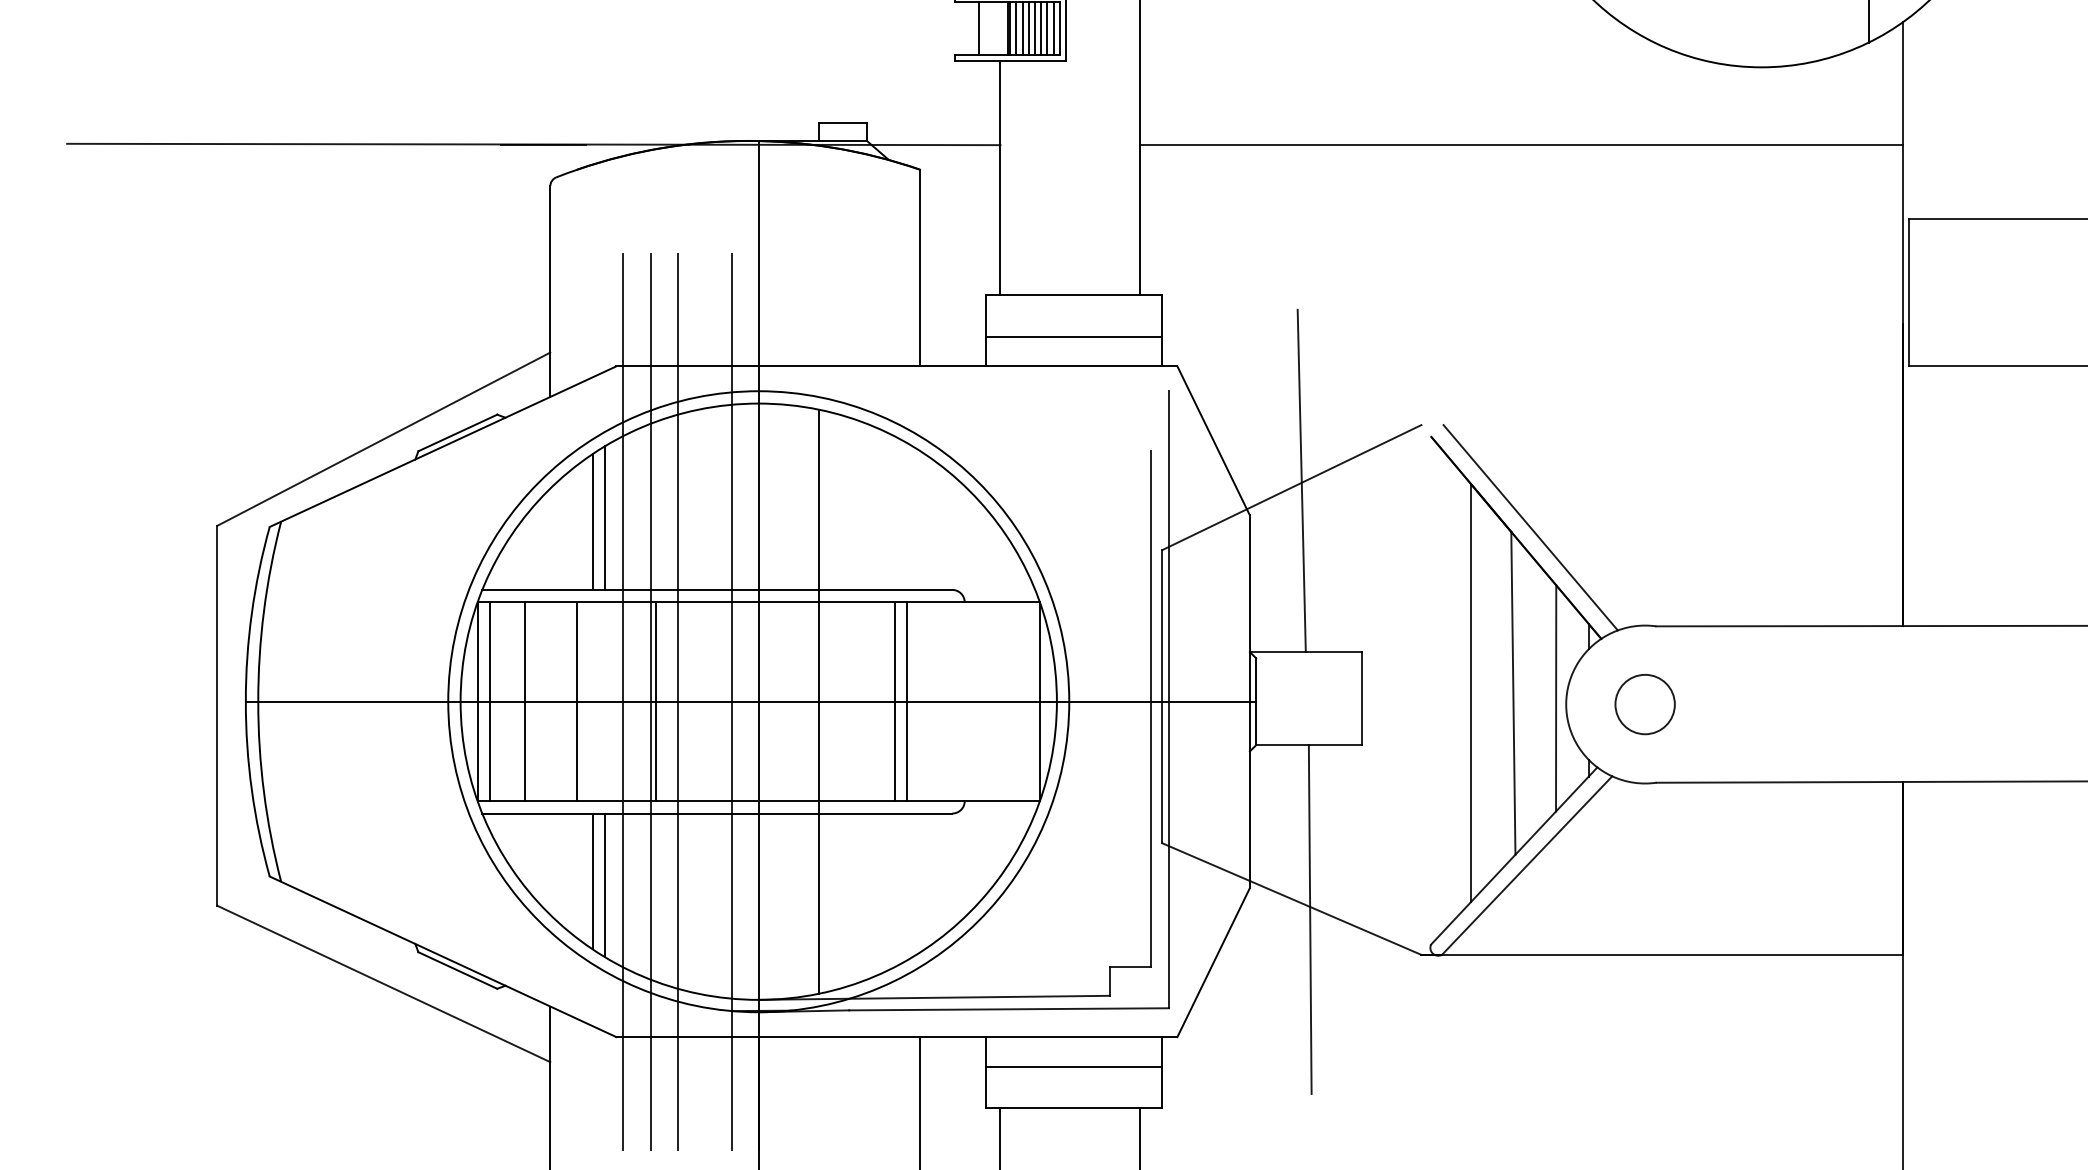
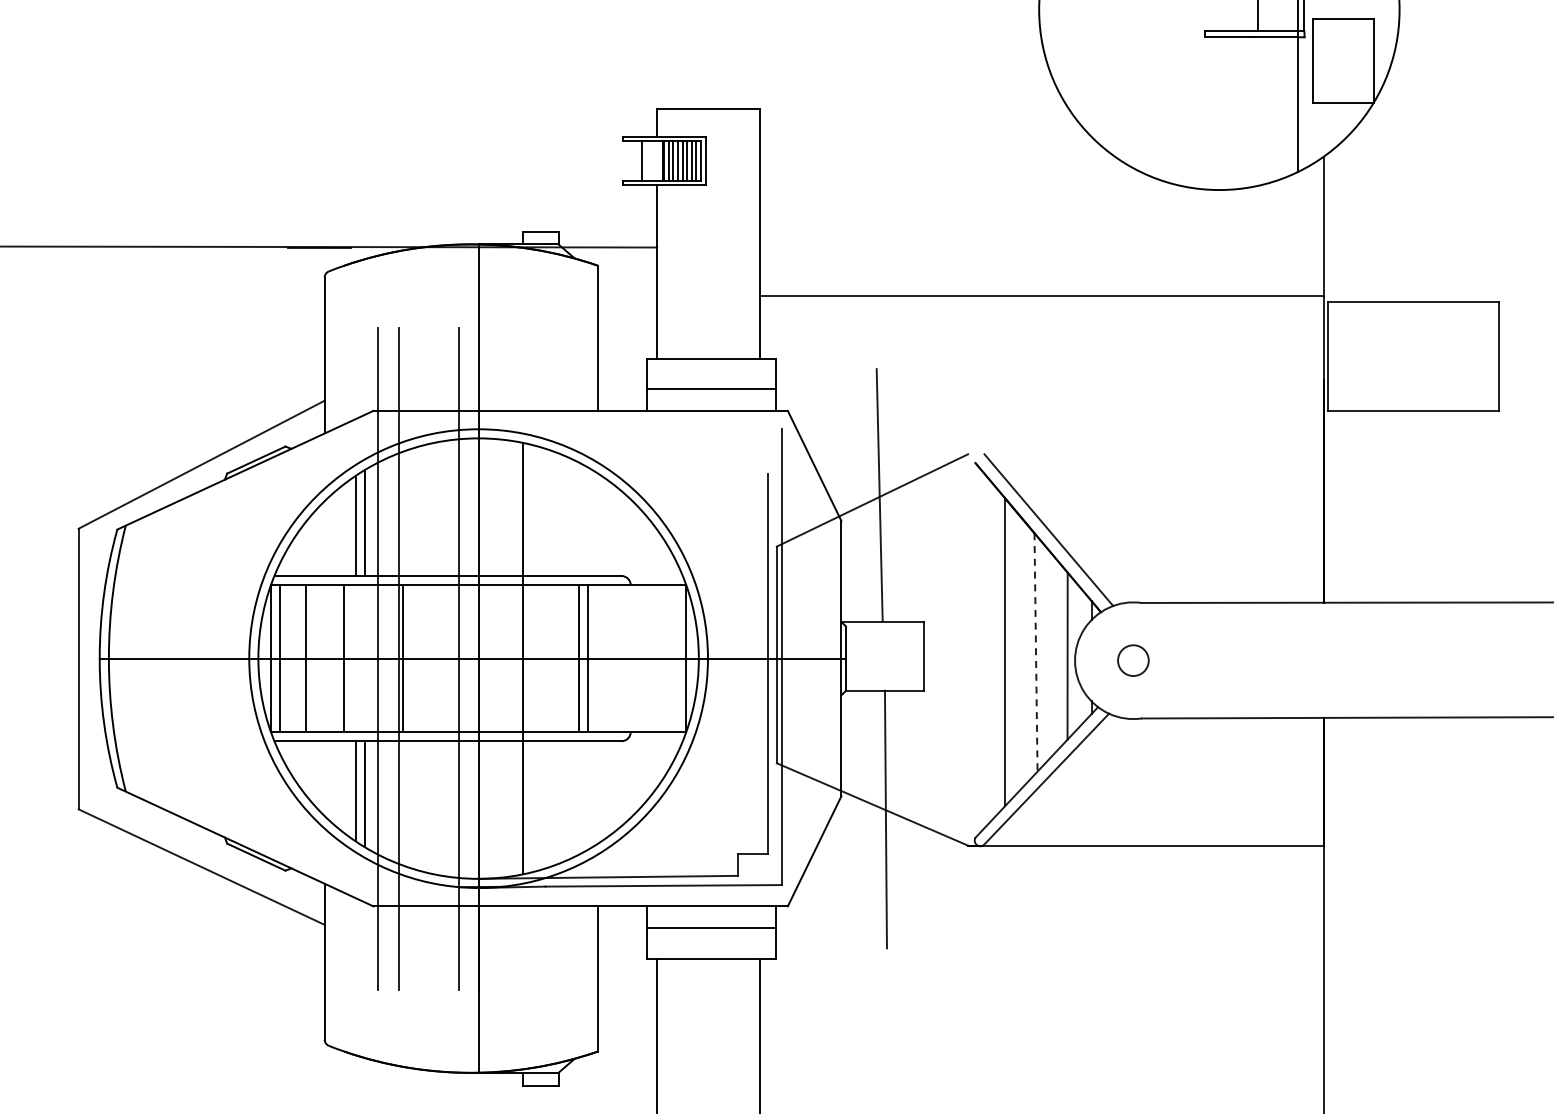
line: (1520, 145) -> (1041, 295), moved
line: (1514, 693) -> (1036, 652), solid -> dashed
line: (678, 701) -> (419, 658), removed
circle: (1645, 704) -> (1133, 660), size x0.7

